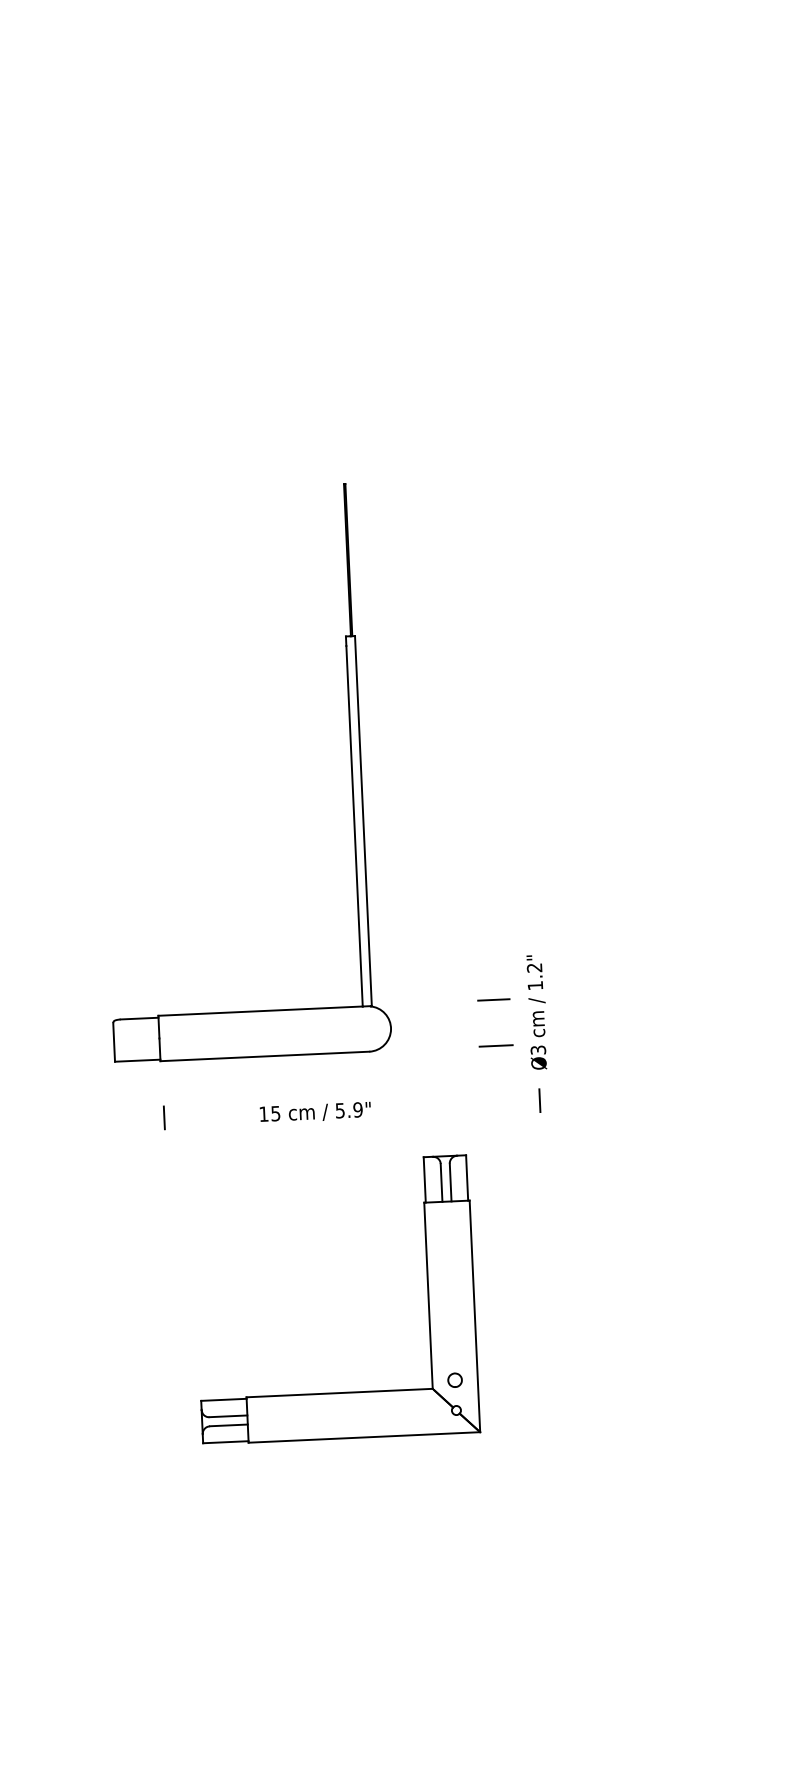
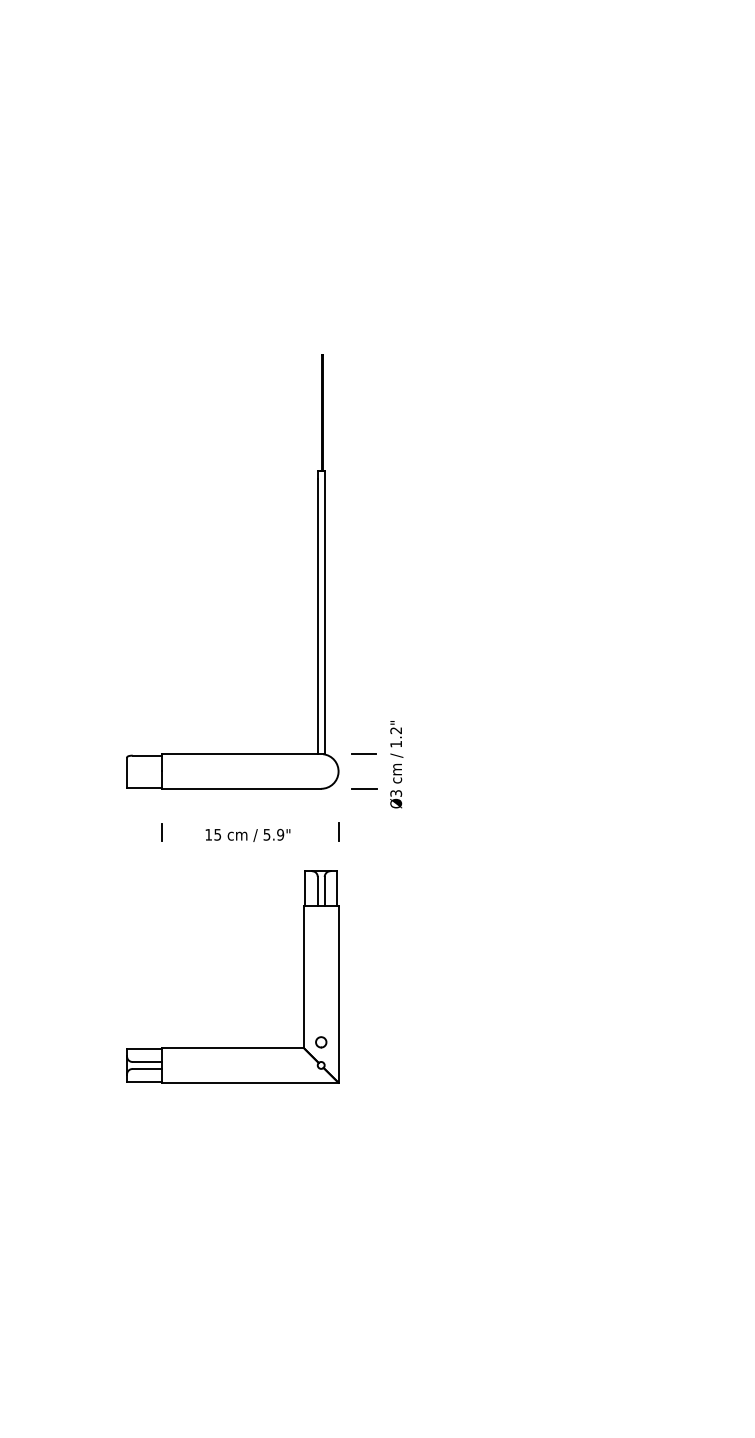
part: (351, 767) -> (317, 571), moved
line: (539, 1099) -> (338, 831), moved
text: (314, 1111) -> (247, 834), moved
line: (164, 1118) -> (161, 832), moved

